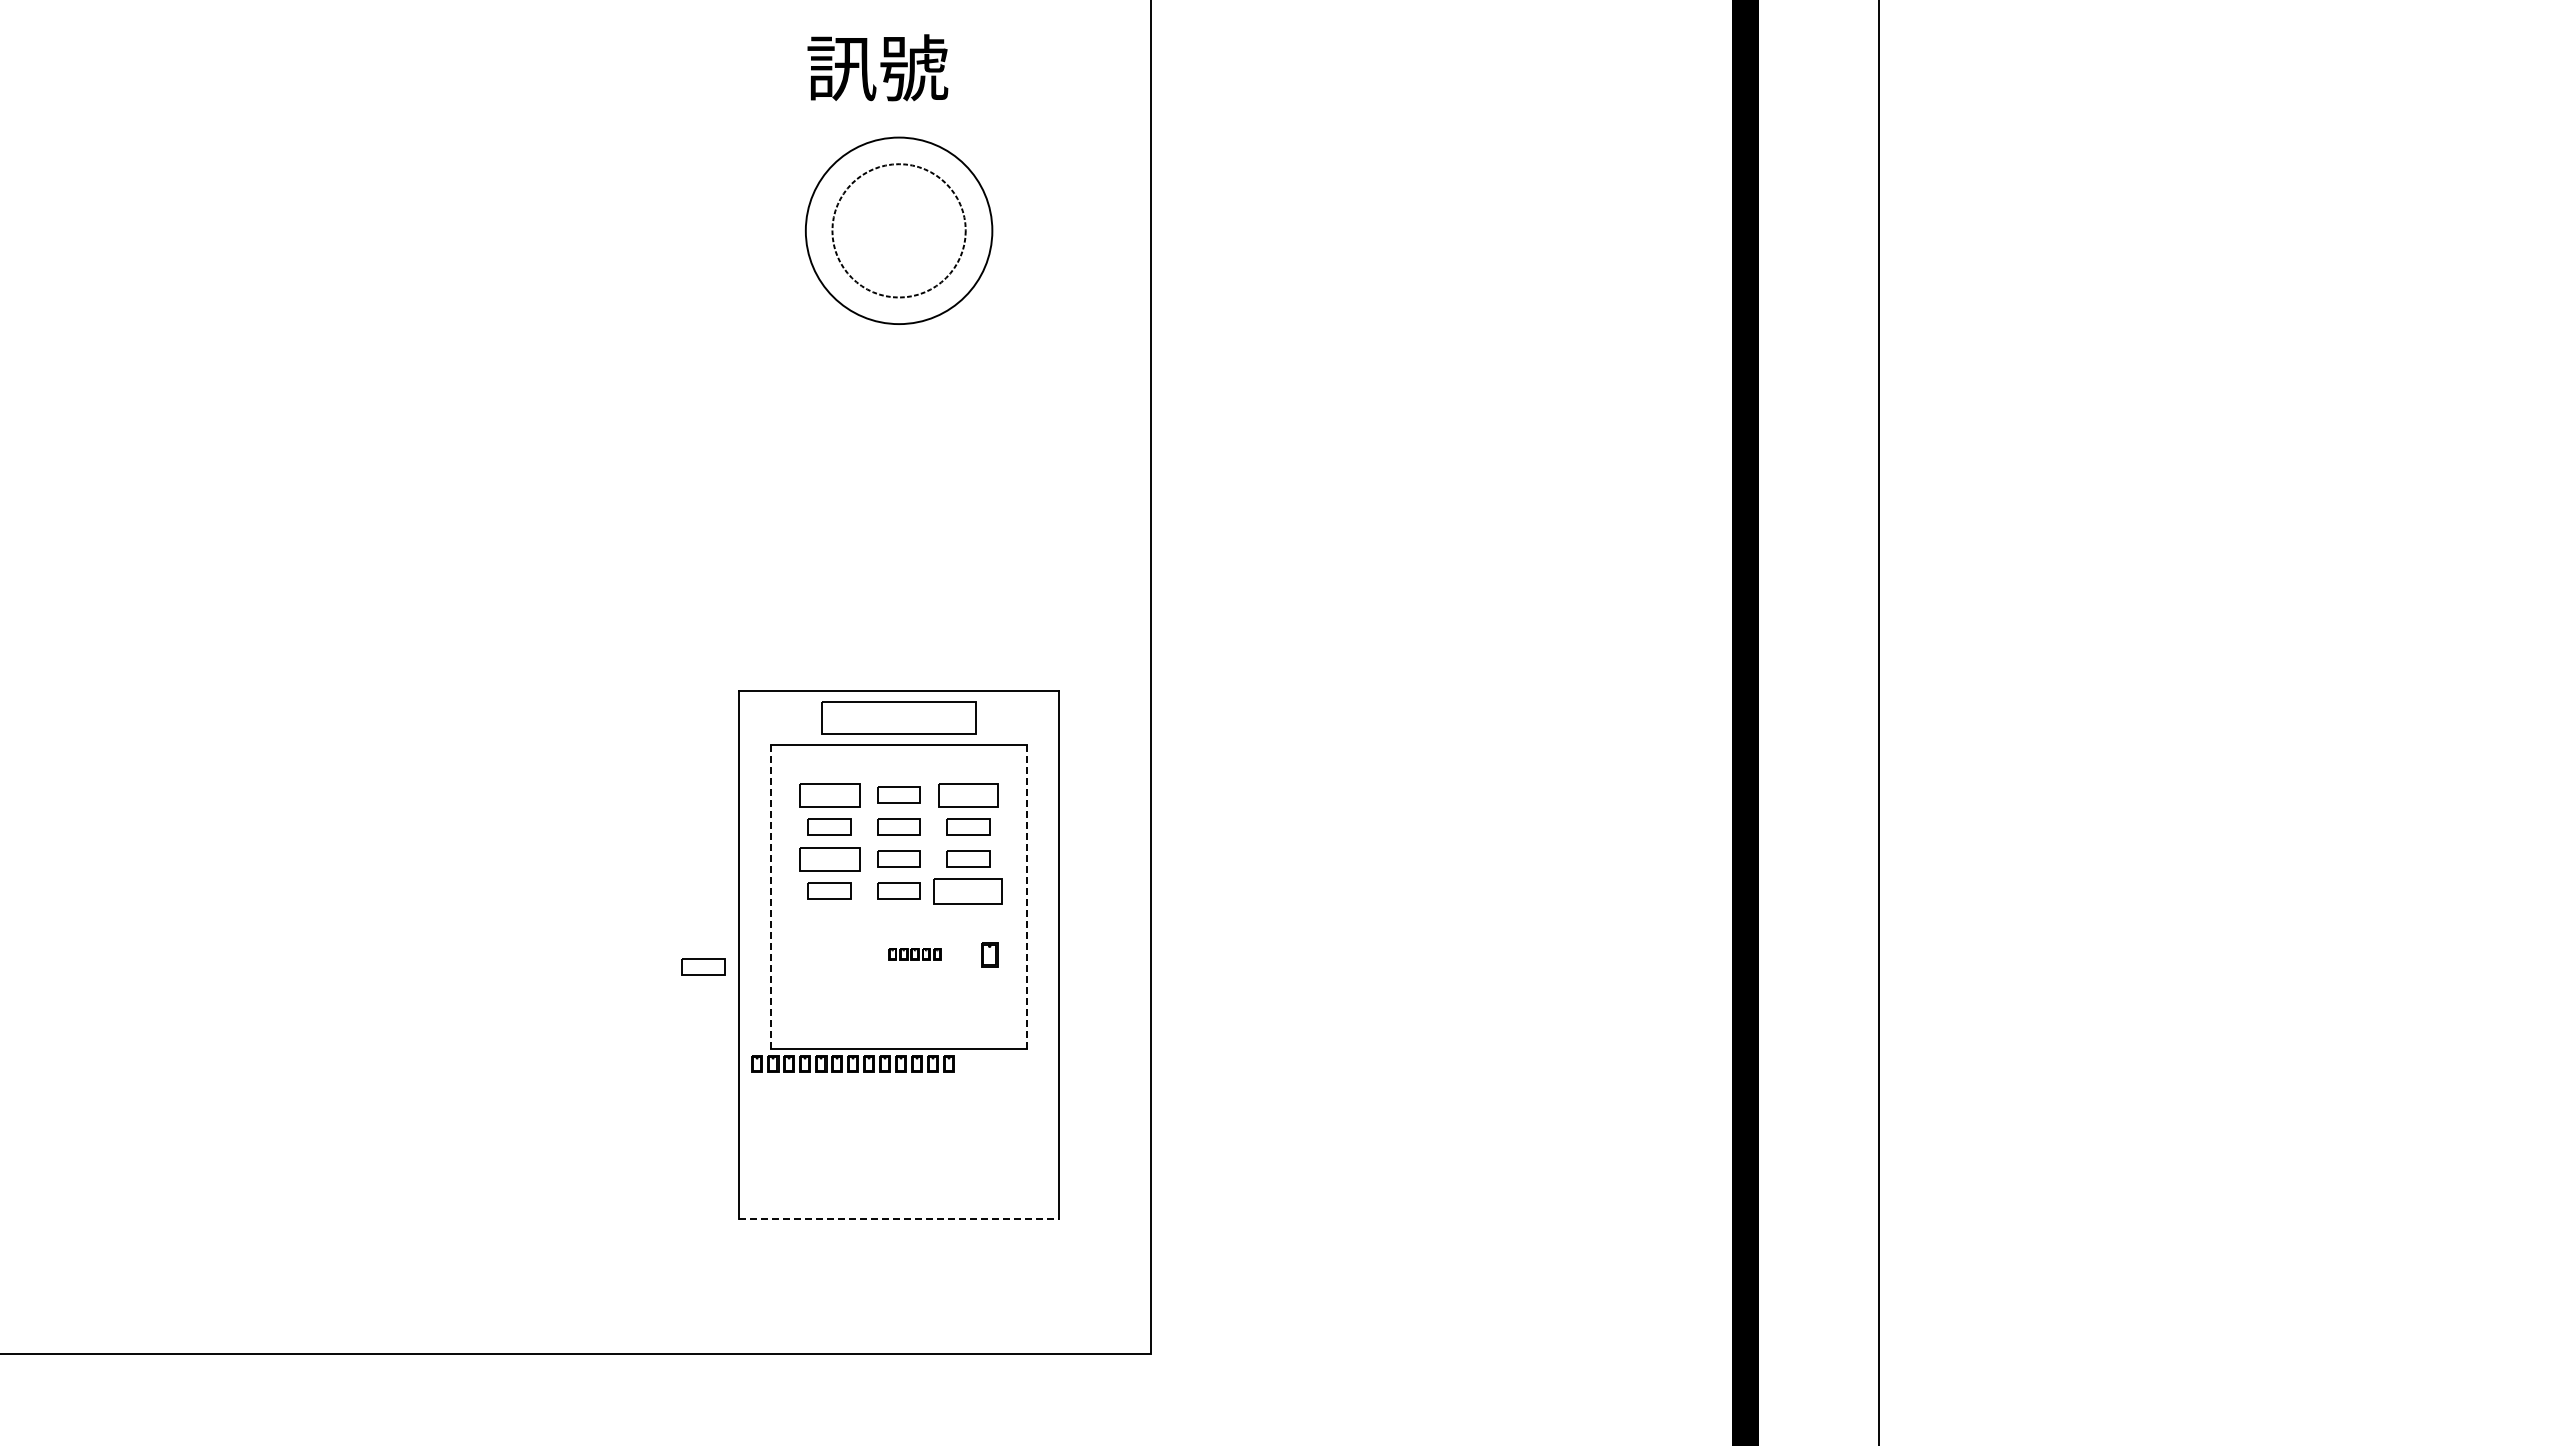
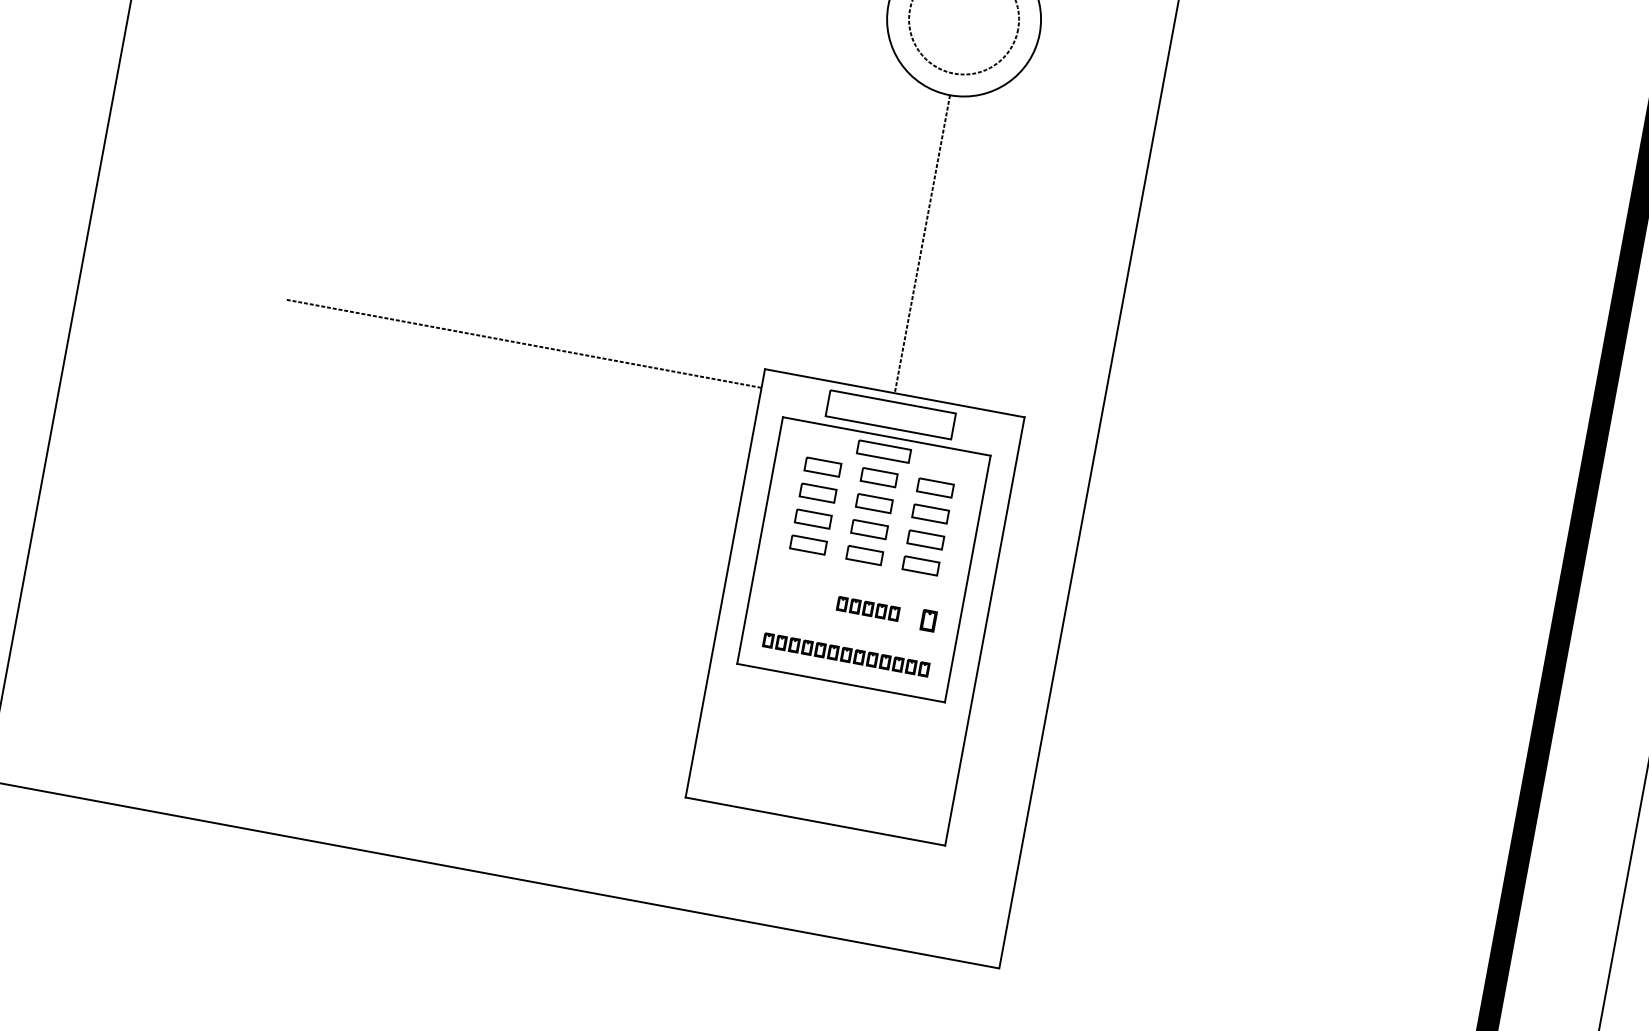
line: (899, 507) -> (922, 244), added
line: (446, 714) -> (524, 343), added
part: (898, 762) -> (883, 450), added
part: (829, 794) -> (822, 466), size x0.71
part: (968, 794) -> (935, 487), size x0.71
part: (829, 858) -> (813, 518), size x0.71
part: (968, 890) -> (921, 565), size x0.62
line: (771, 896) -> (760, 540), dashed -> solid
line: (1027, 896) -> (968, 579), dashed -> solid
part: (914, 953) -> (867, 608), size x1.43
part: (703, 966) -> (694, 587), removed
part: (852, 1063) -> (845, 654), moved
line: (899, 1219) -> (815, 821), dashed -> solid

